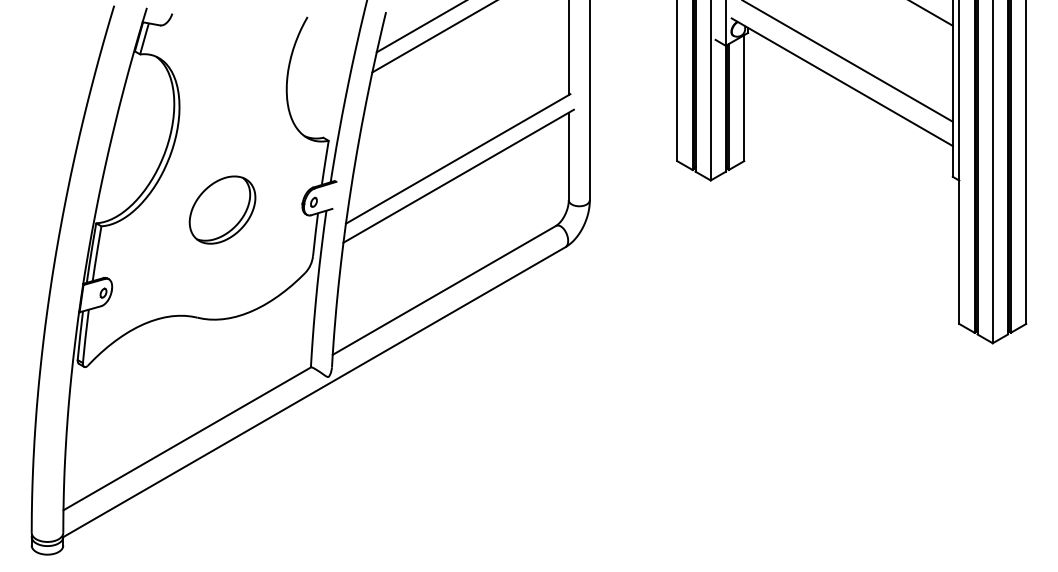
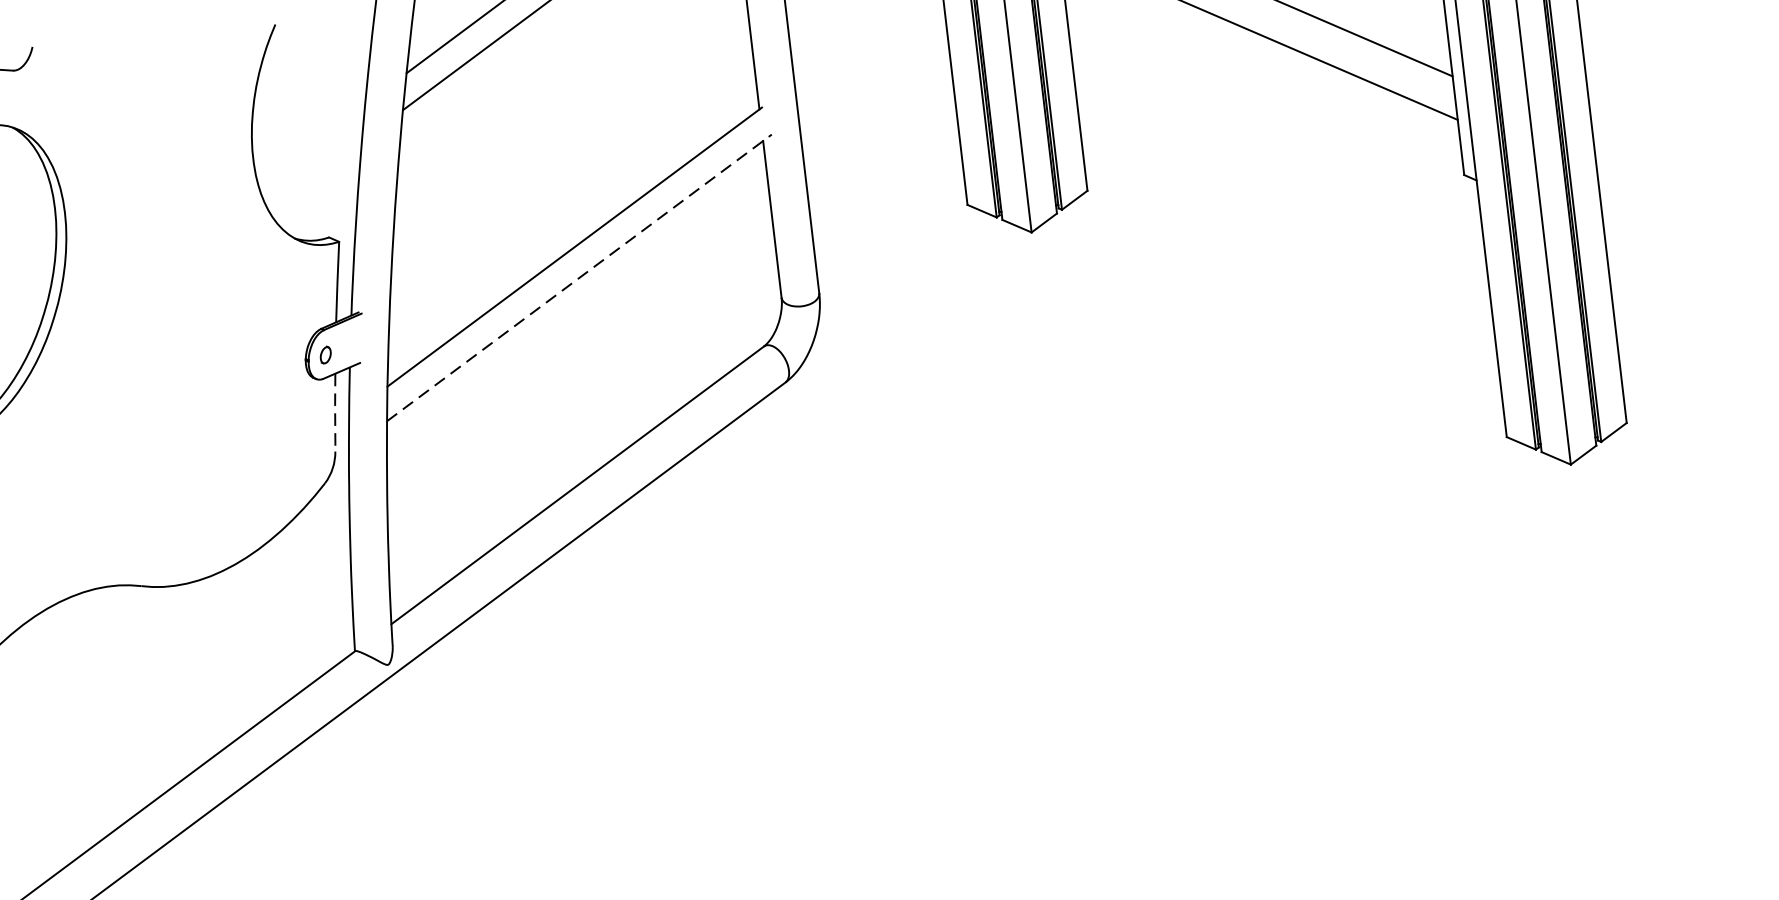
line: (459, 176) -> (580, 278), solid -> dashed
part: (222, 209) -> (163, 387), removed
line: (315, 234) -> (335, 412), solid -> dashed

